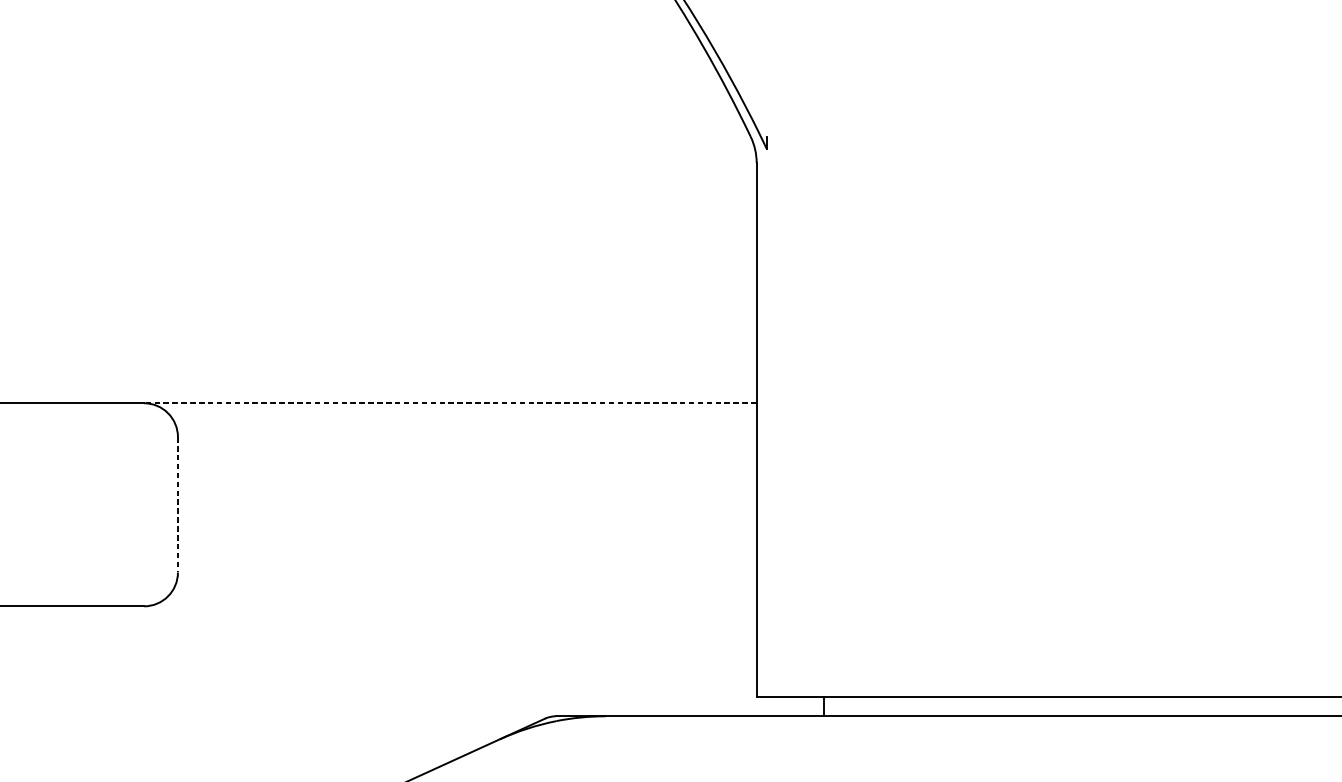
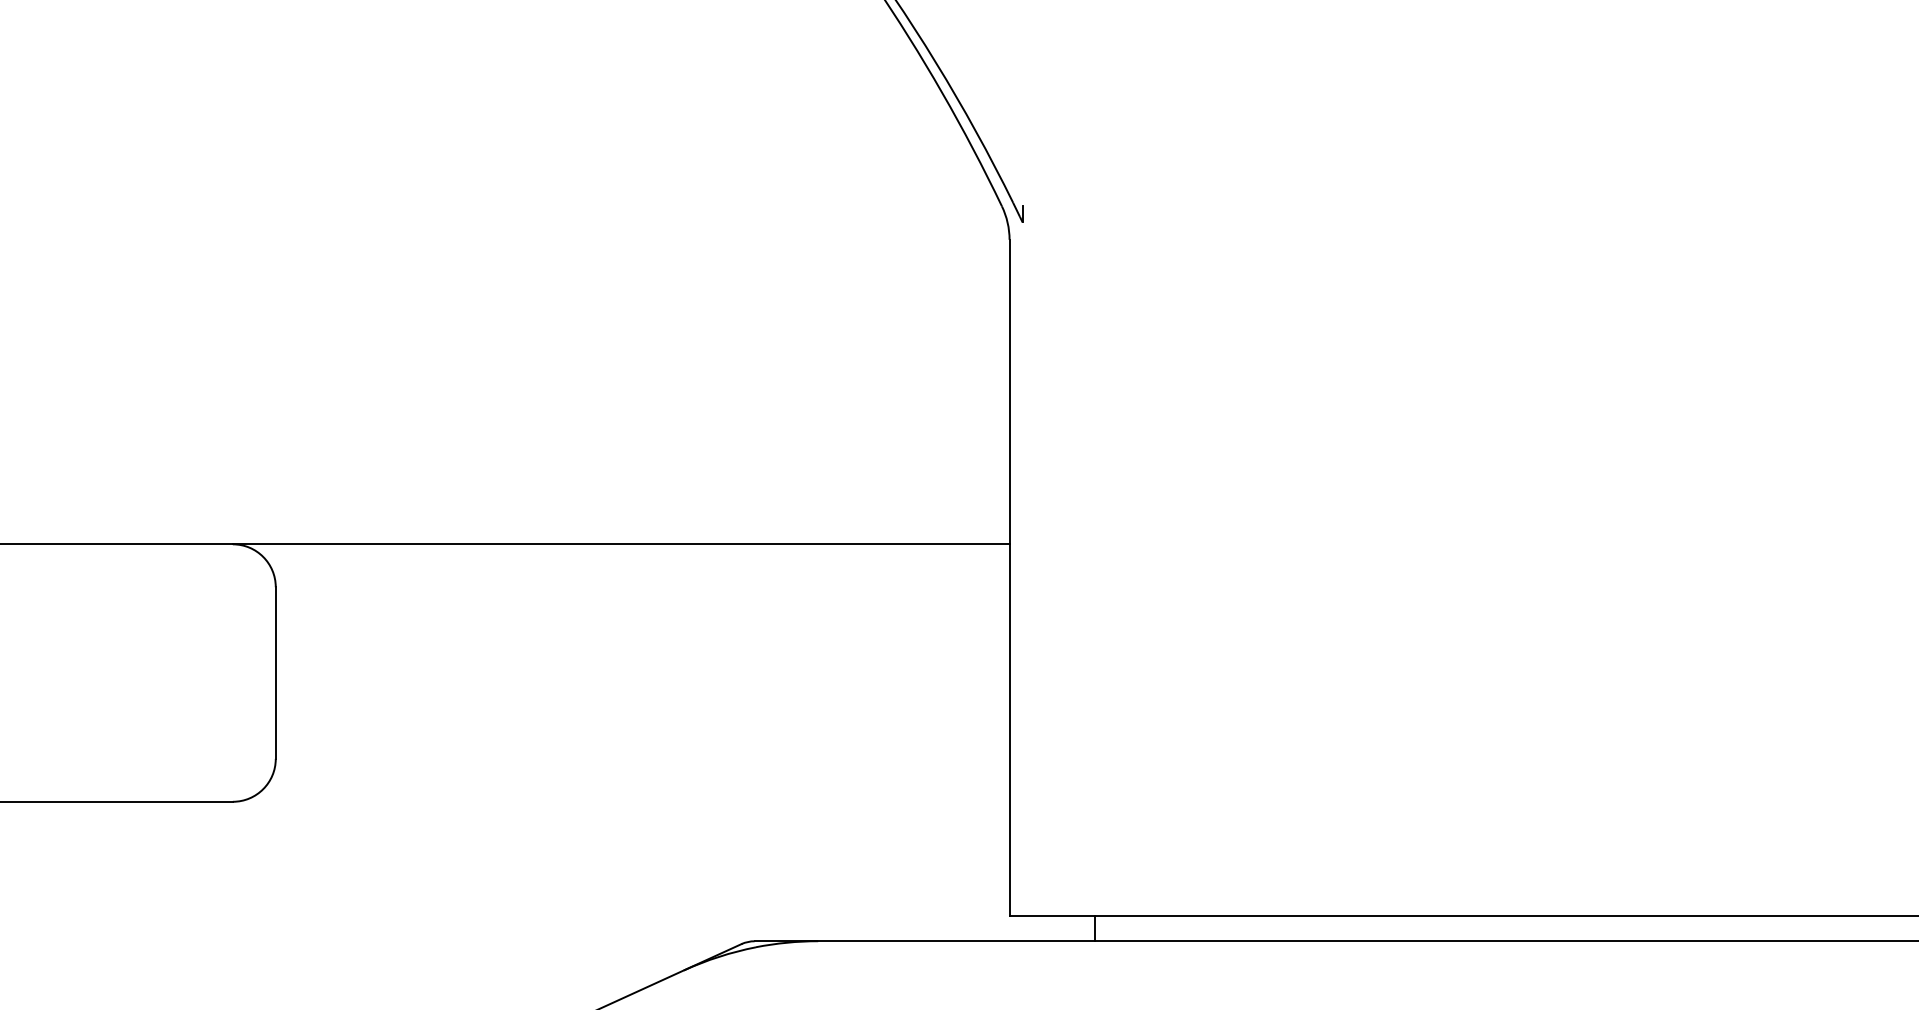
line: (449, 403) -> (620, 544), dashed -> solid
line: (177, 505) -> (275, 673), dashed -> solid

